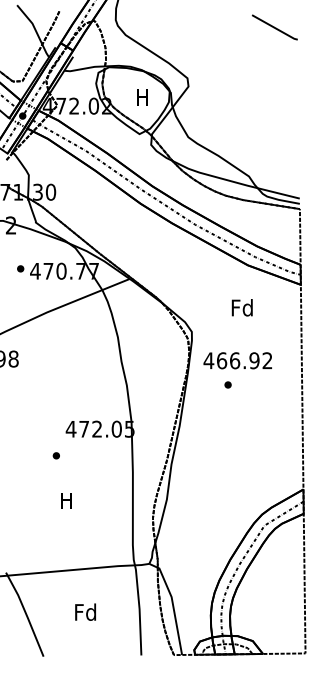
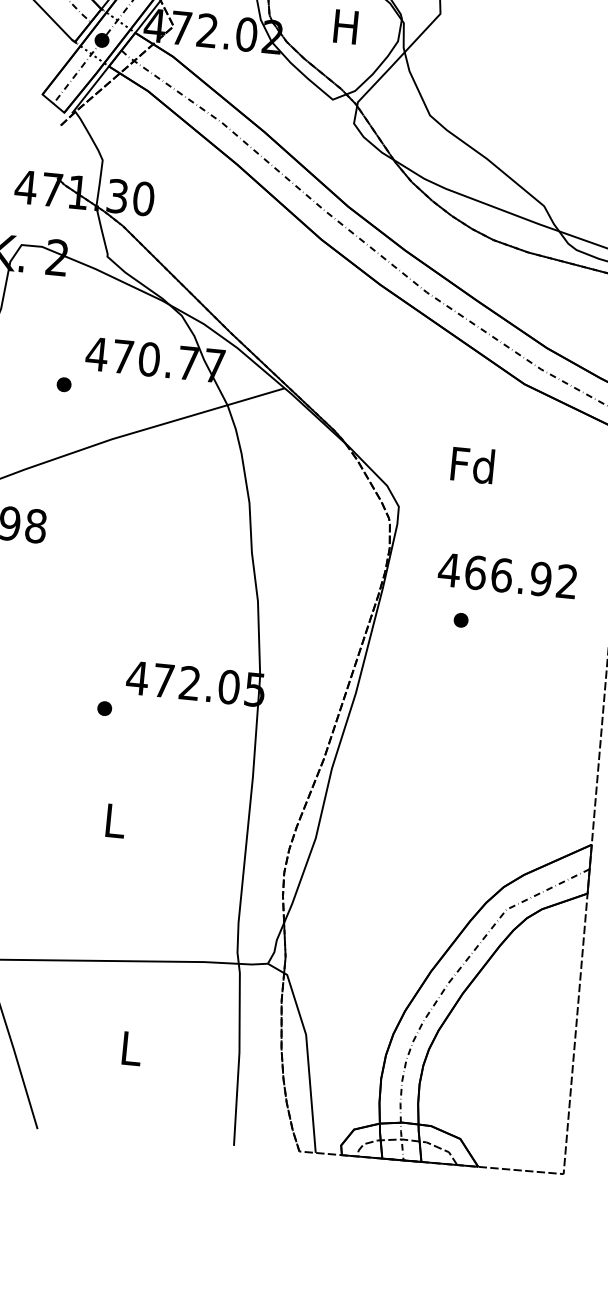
part: (20, 268) -> (63, 383), moved
text: (241, 307) -> (471, 464), moved
text: (237, 360) -> (506, 575), moved
part: (55, 455) -> (102, 707), moved
text: (66, 500) -> (114, 820), H -> L
text: (85, 611) -> (130, 1046), Fd -> L

